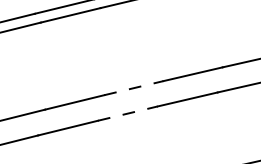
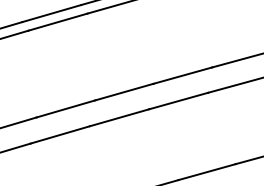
line: (134, 88) -> (124, 92), dashed -> solid
line: (127, 113) -> (119, 117), dashed -> solid

